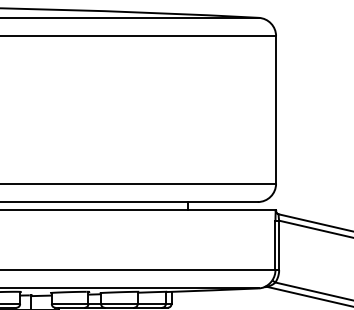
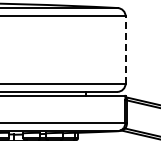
line: (275, 108) -> (125, 49), solid -> dashed

